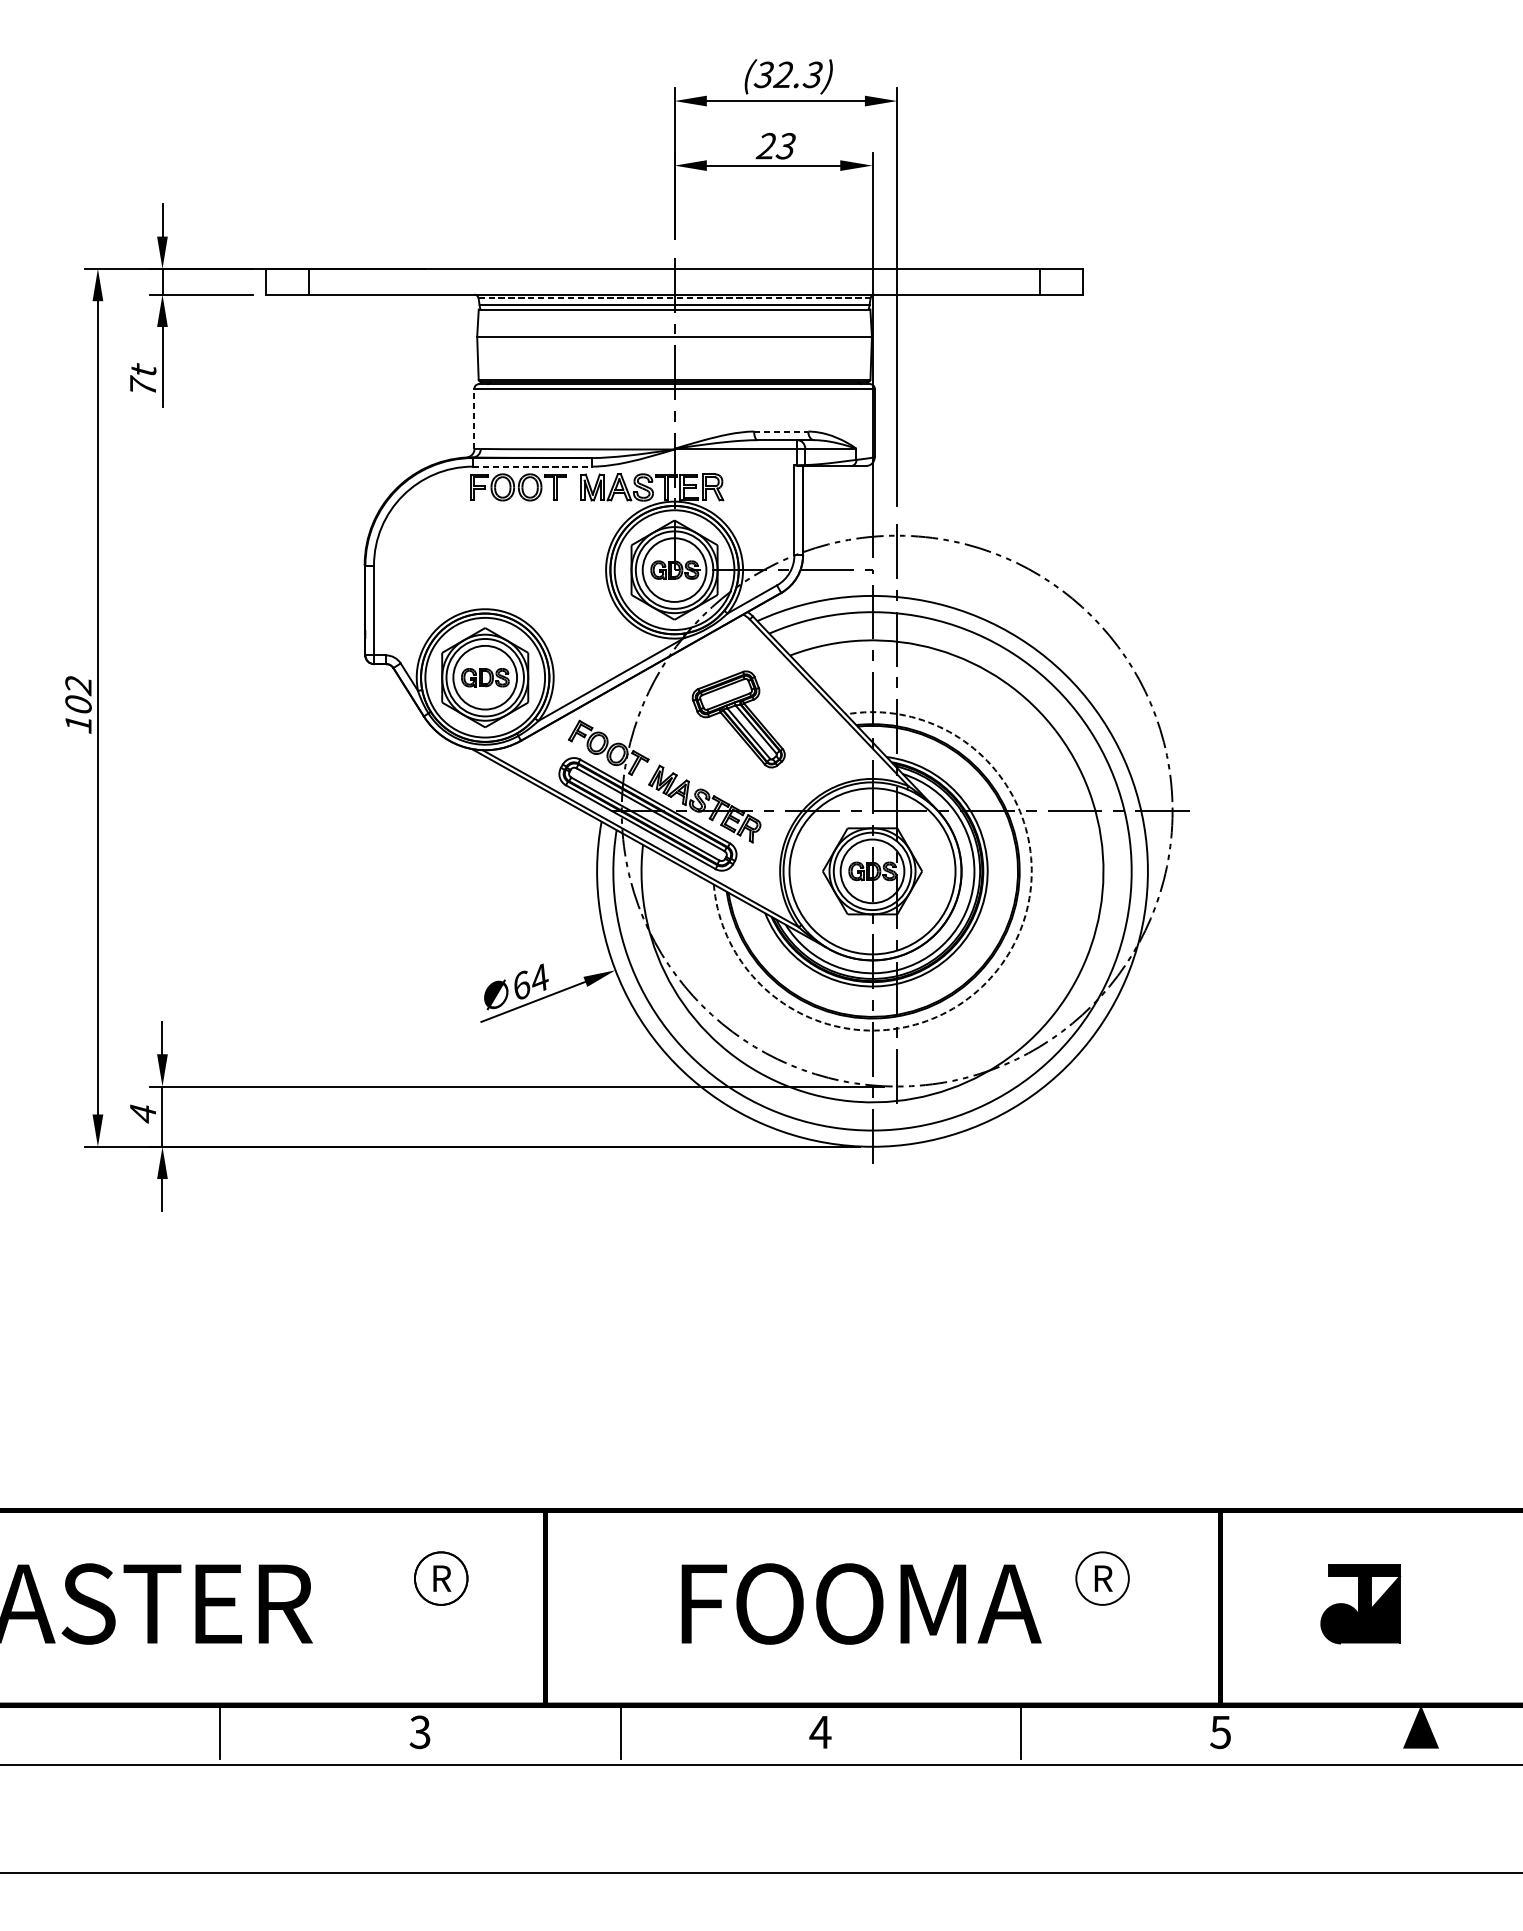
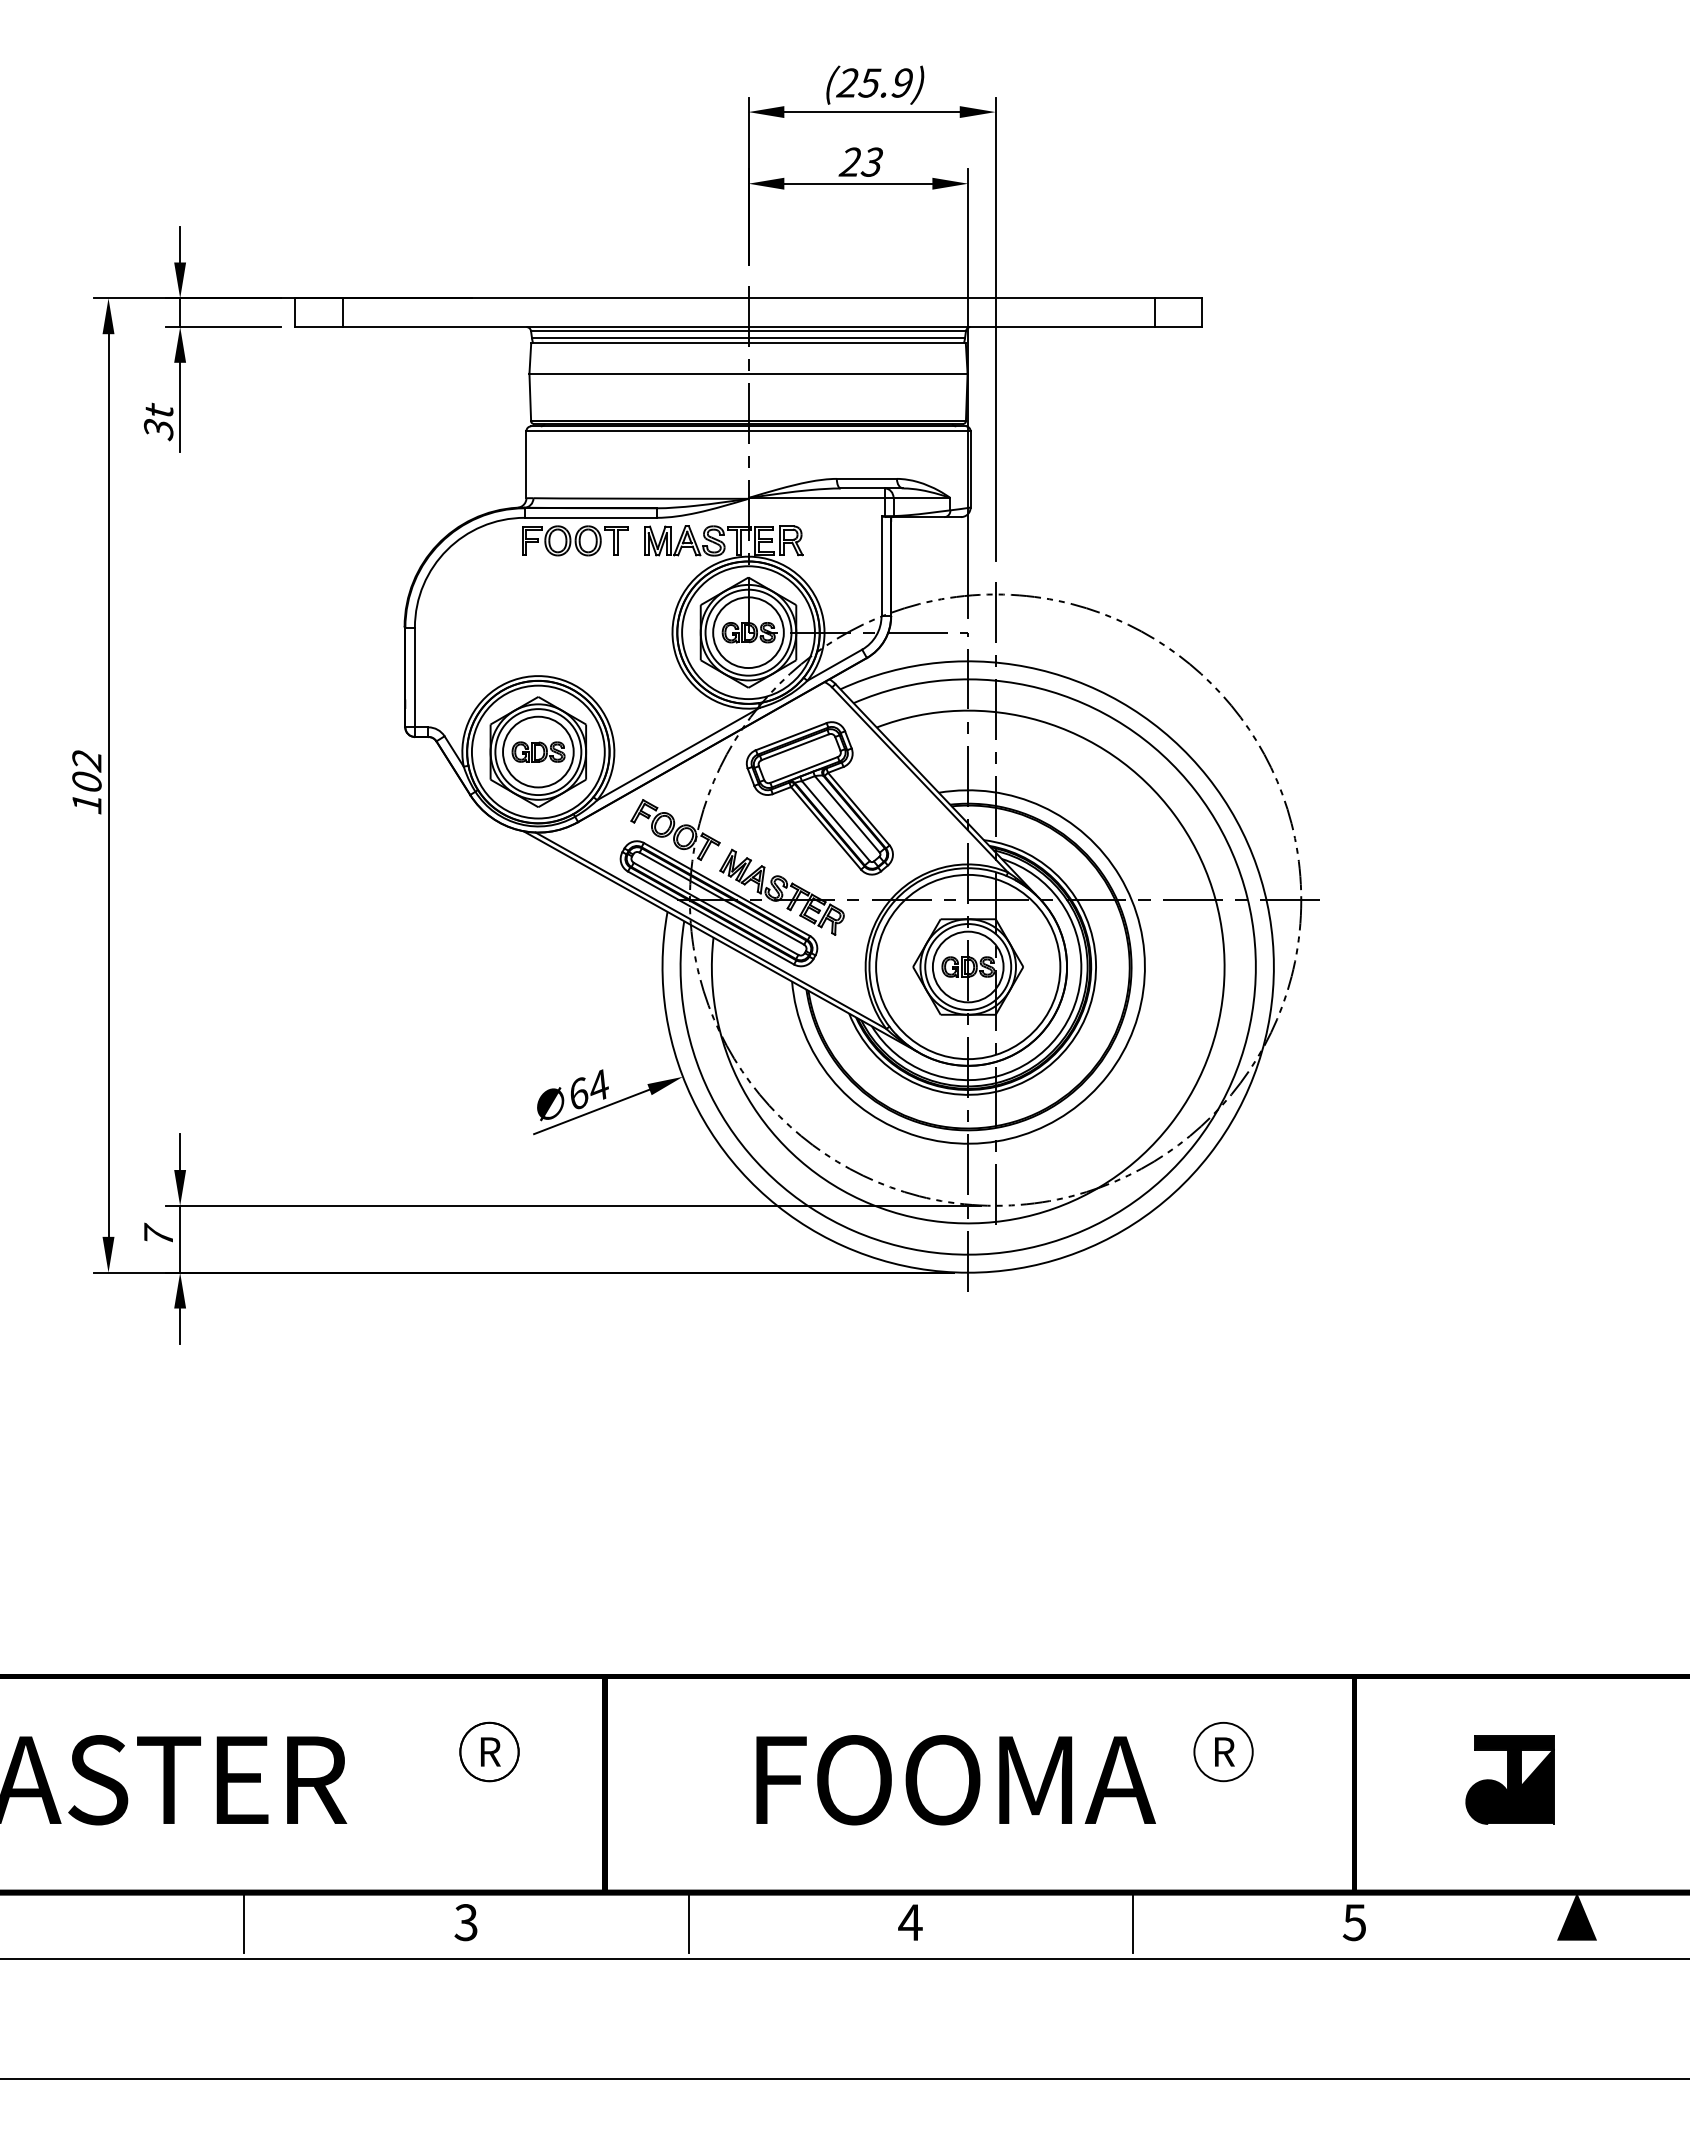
text: (788, 74) -> (874, 82), (32.3) -> (25.9)
line: (675, 298) -> (749, 331), dashed -> solid
text: (142, 386) -> (158, 428), 7t -> 3t
line: (474, 418) -> (526, 464), dashed -> solid
line: (781, 431) -> (867, 478), dashed -> solid
line: (532, 466) -> (590, 517), dashed -> solid
part: (738, 719) -> (819, 798), size x1.43
arc: (998, 969) -> (1107, 1075), dashed -> solid
text: (142, 1112) -> (158, 1234), 4 -> 7

